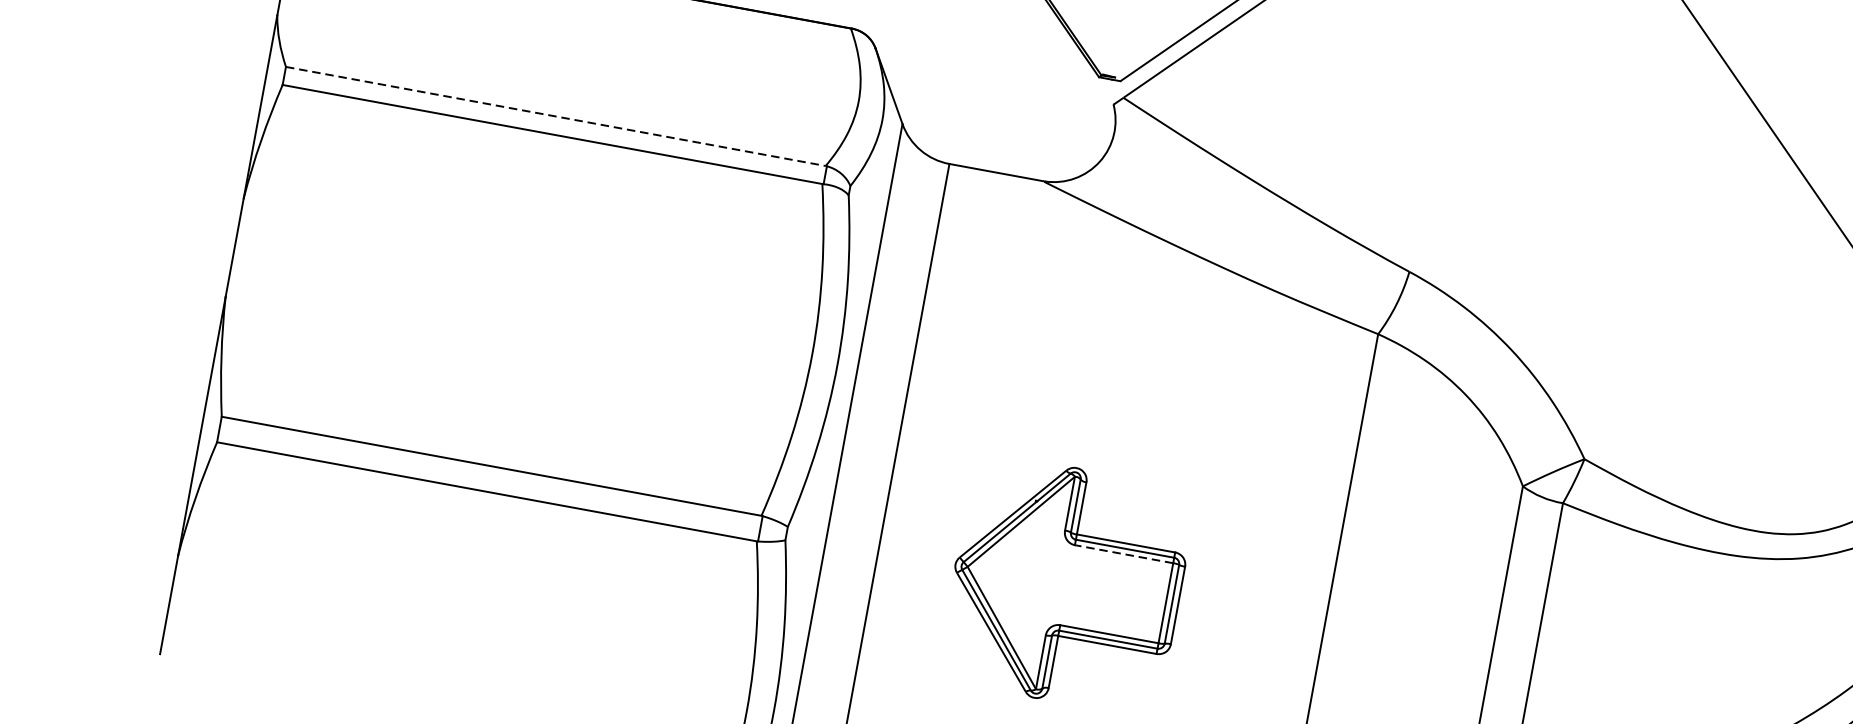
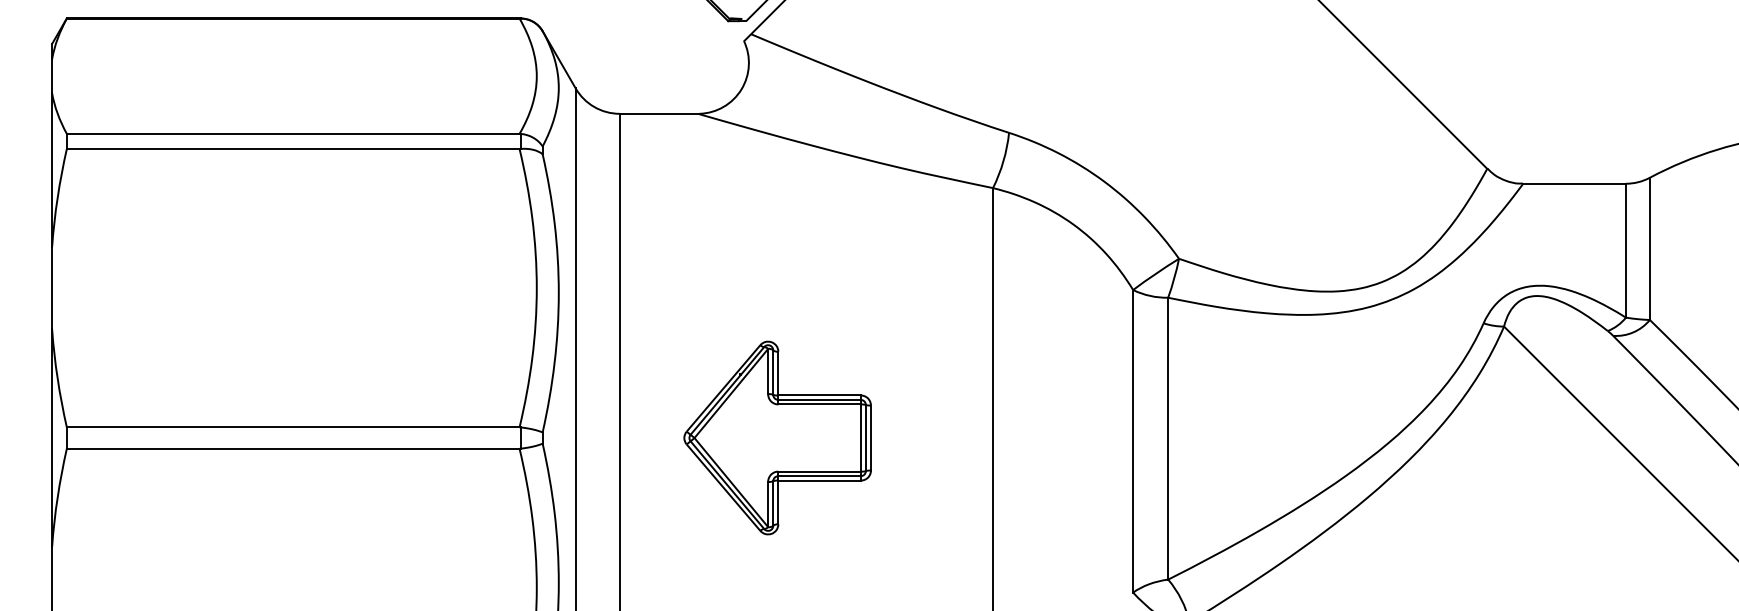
line: (556, 116) -> (293, 133), dashed -> solid
line: (1123, 554) -> (819, 404), dashed -> solid

